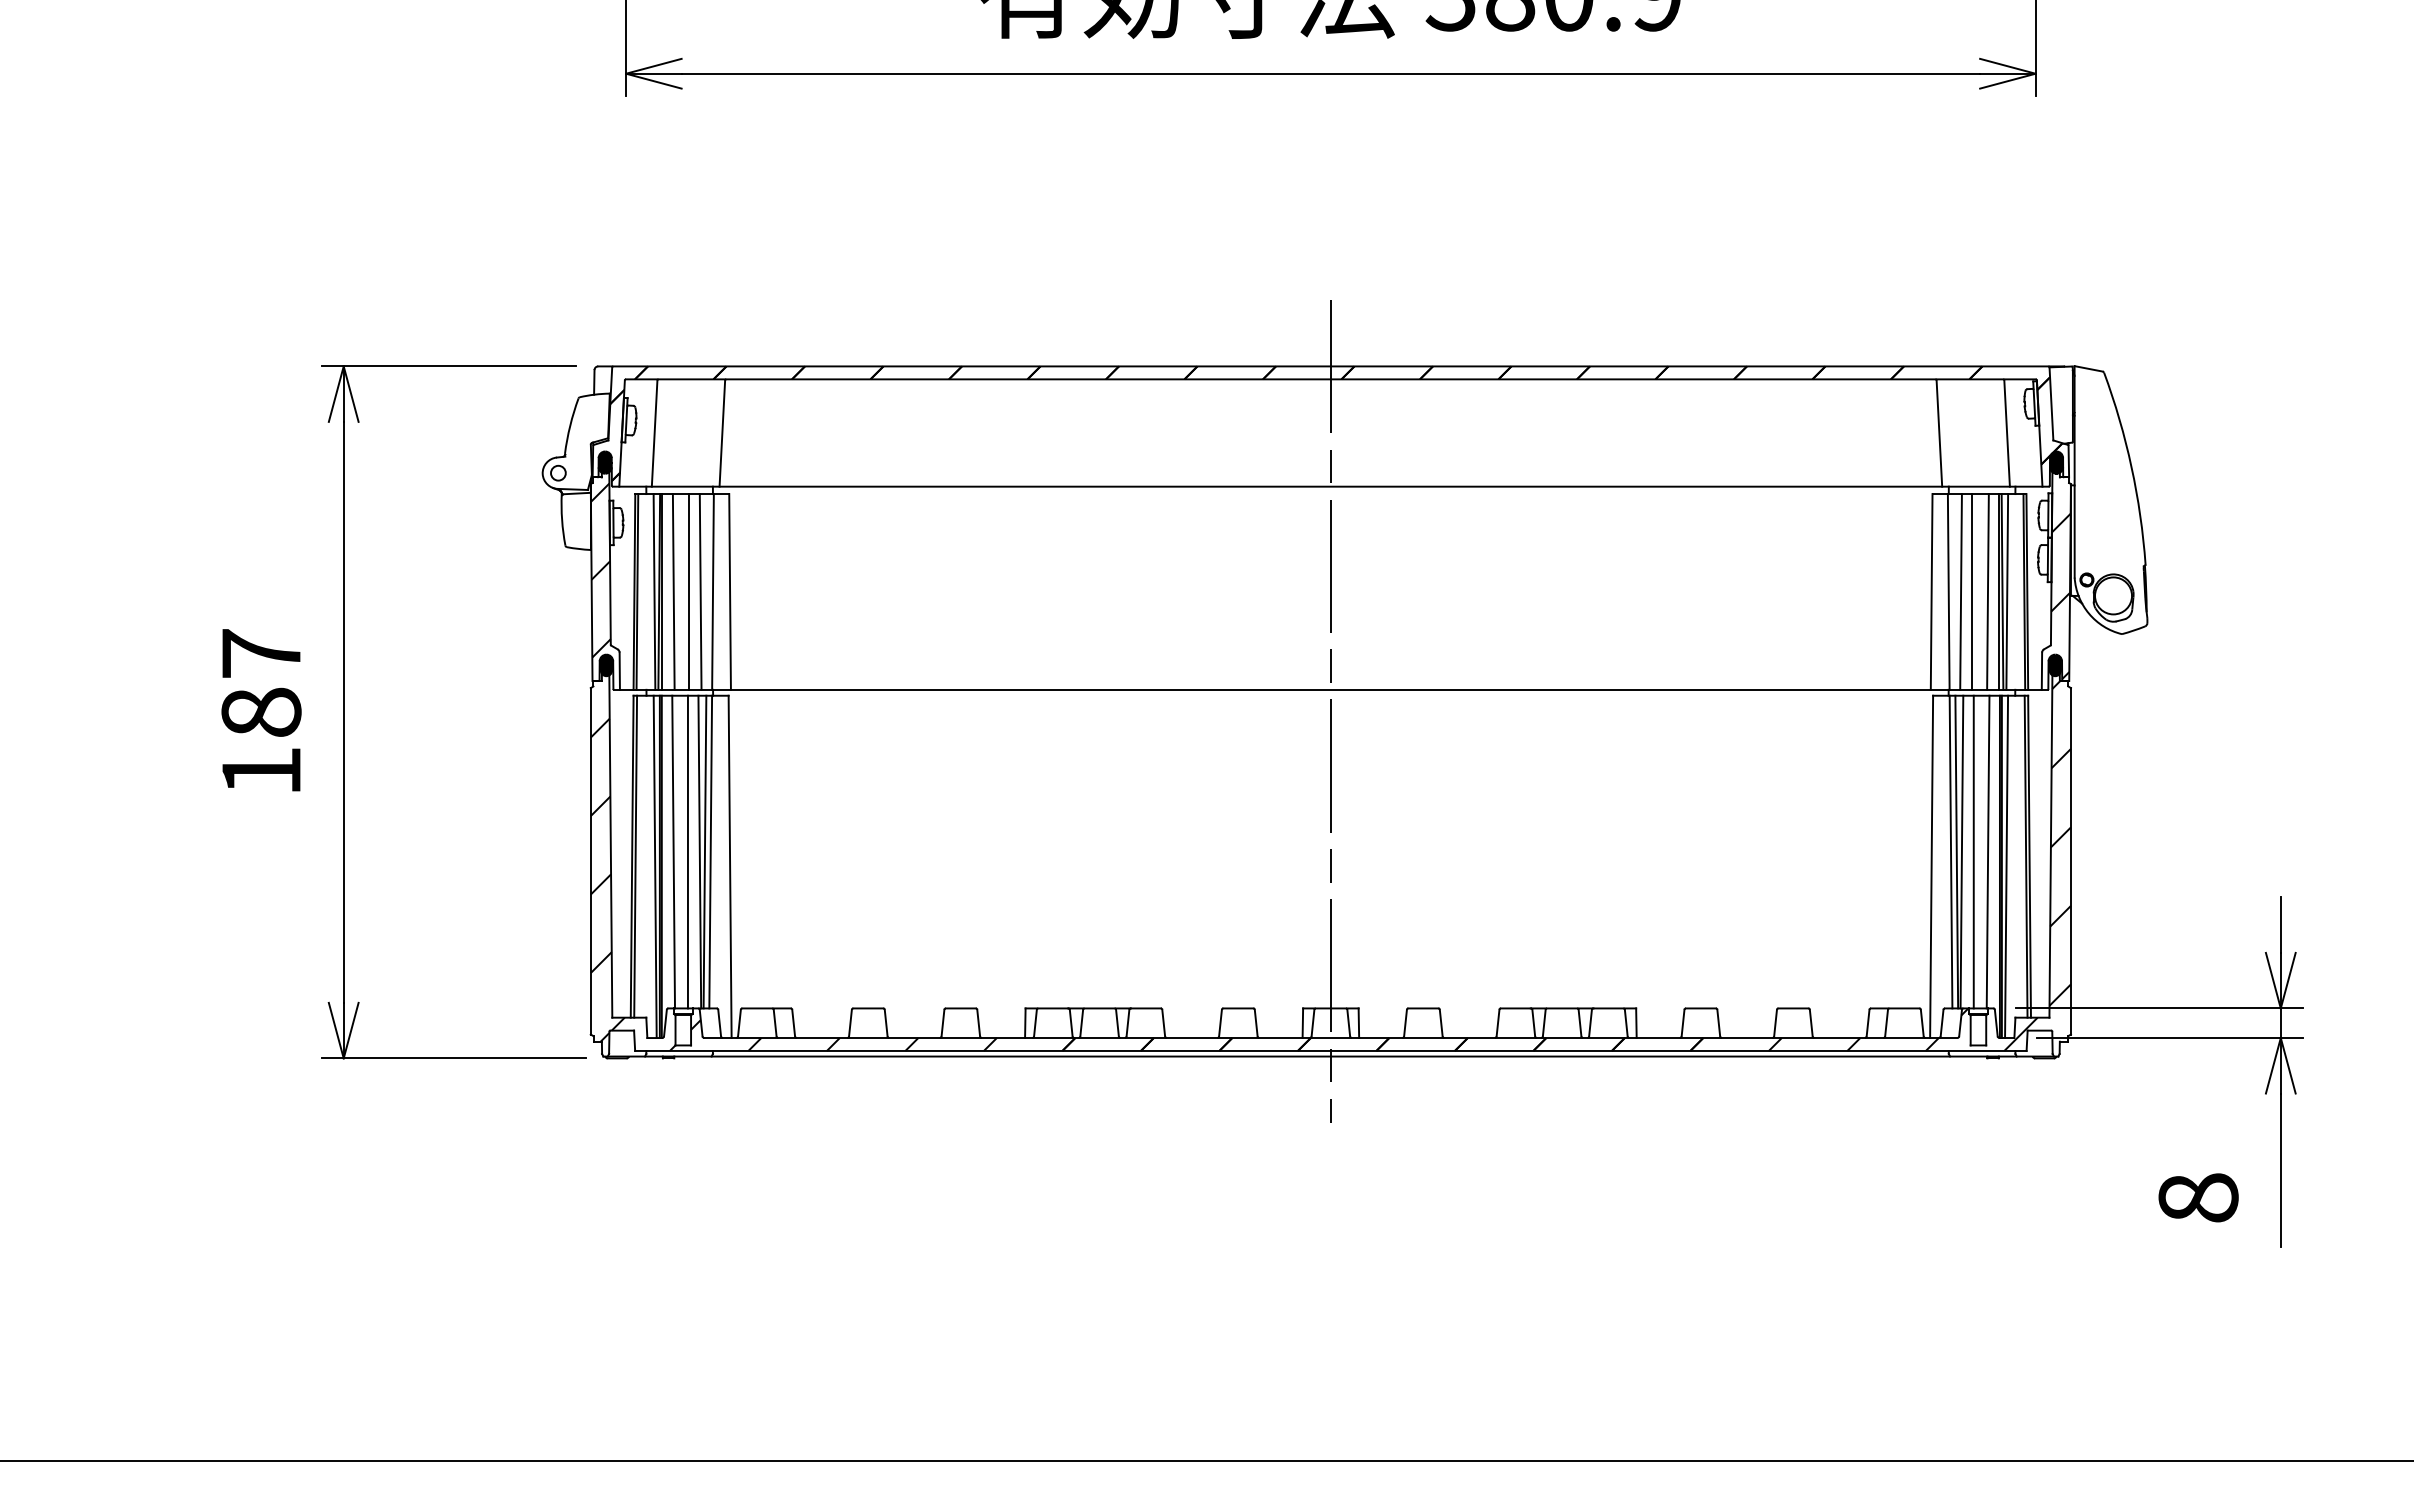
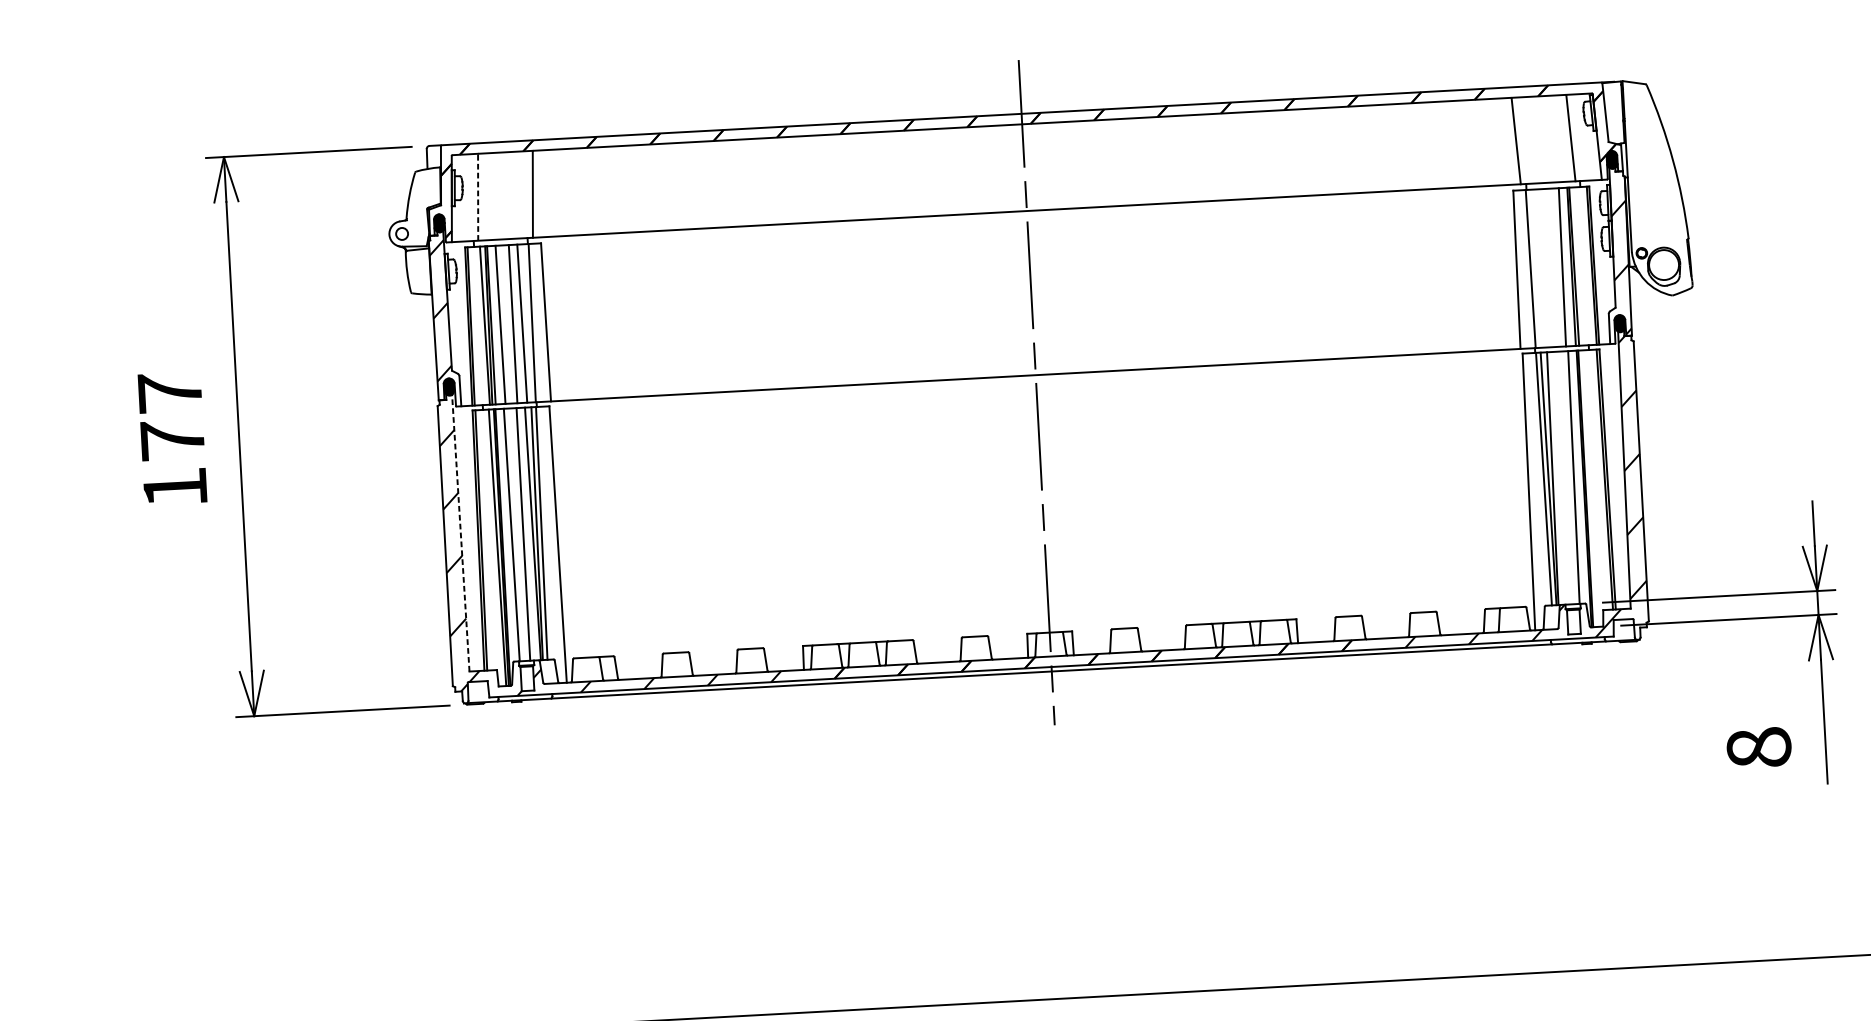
line: (654, 433) -> (478, 197), solid -> dashed
line: (1960, 591) -> (1540, 268), removed
line: (1972, 591) -> (1549, 267), removed
line: (2007, 591) -> (1578, 266), removed
text: (261, 711) -> (172, 439), 187 -> 177
line: (610, 842) -> (460, 530), solid -> dashed
line: (1973, 851) -> (1562, 477), removed
line: (2006, 866) -> (1589, 488), removed

